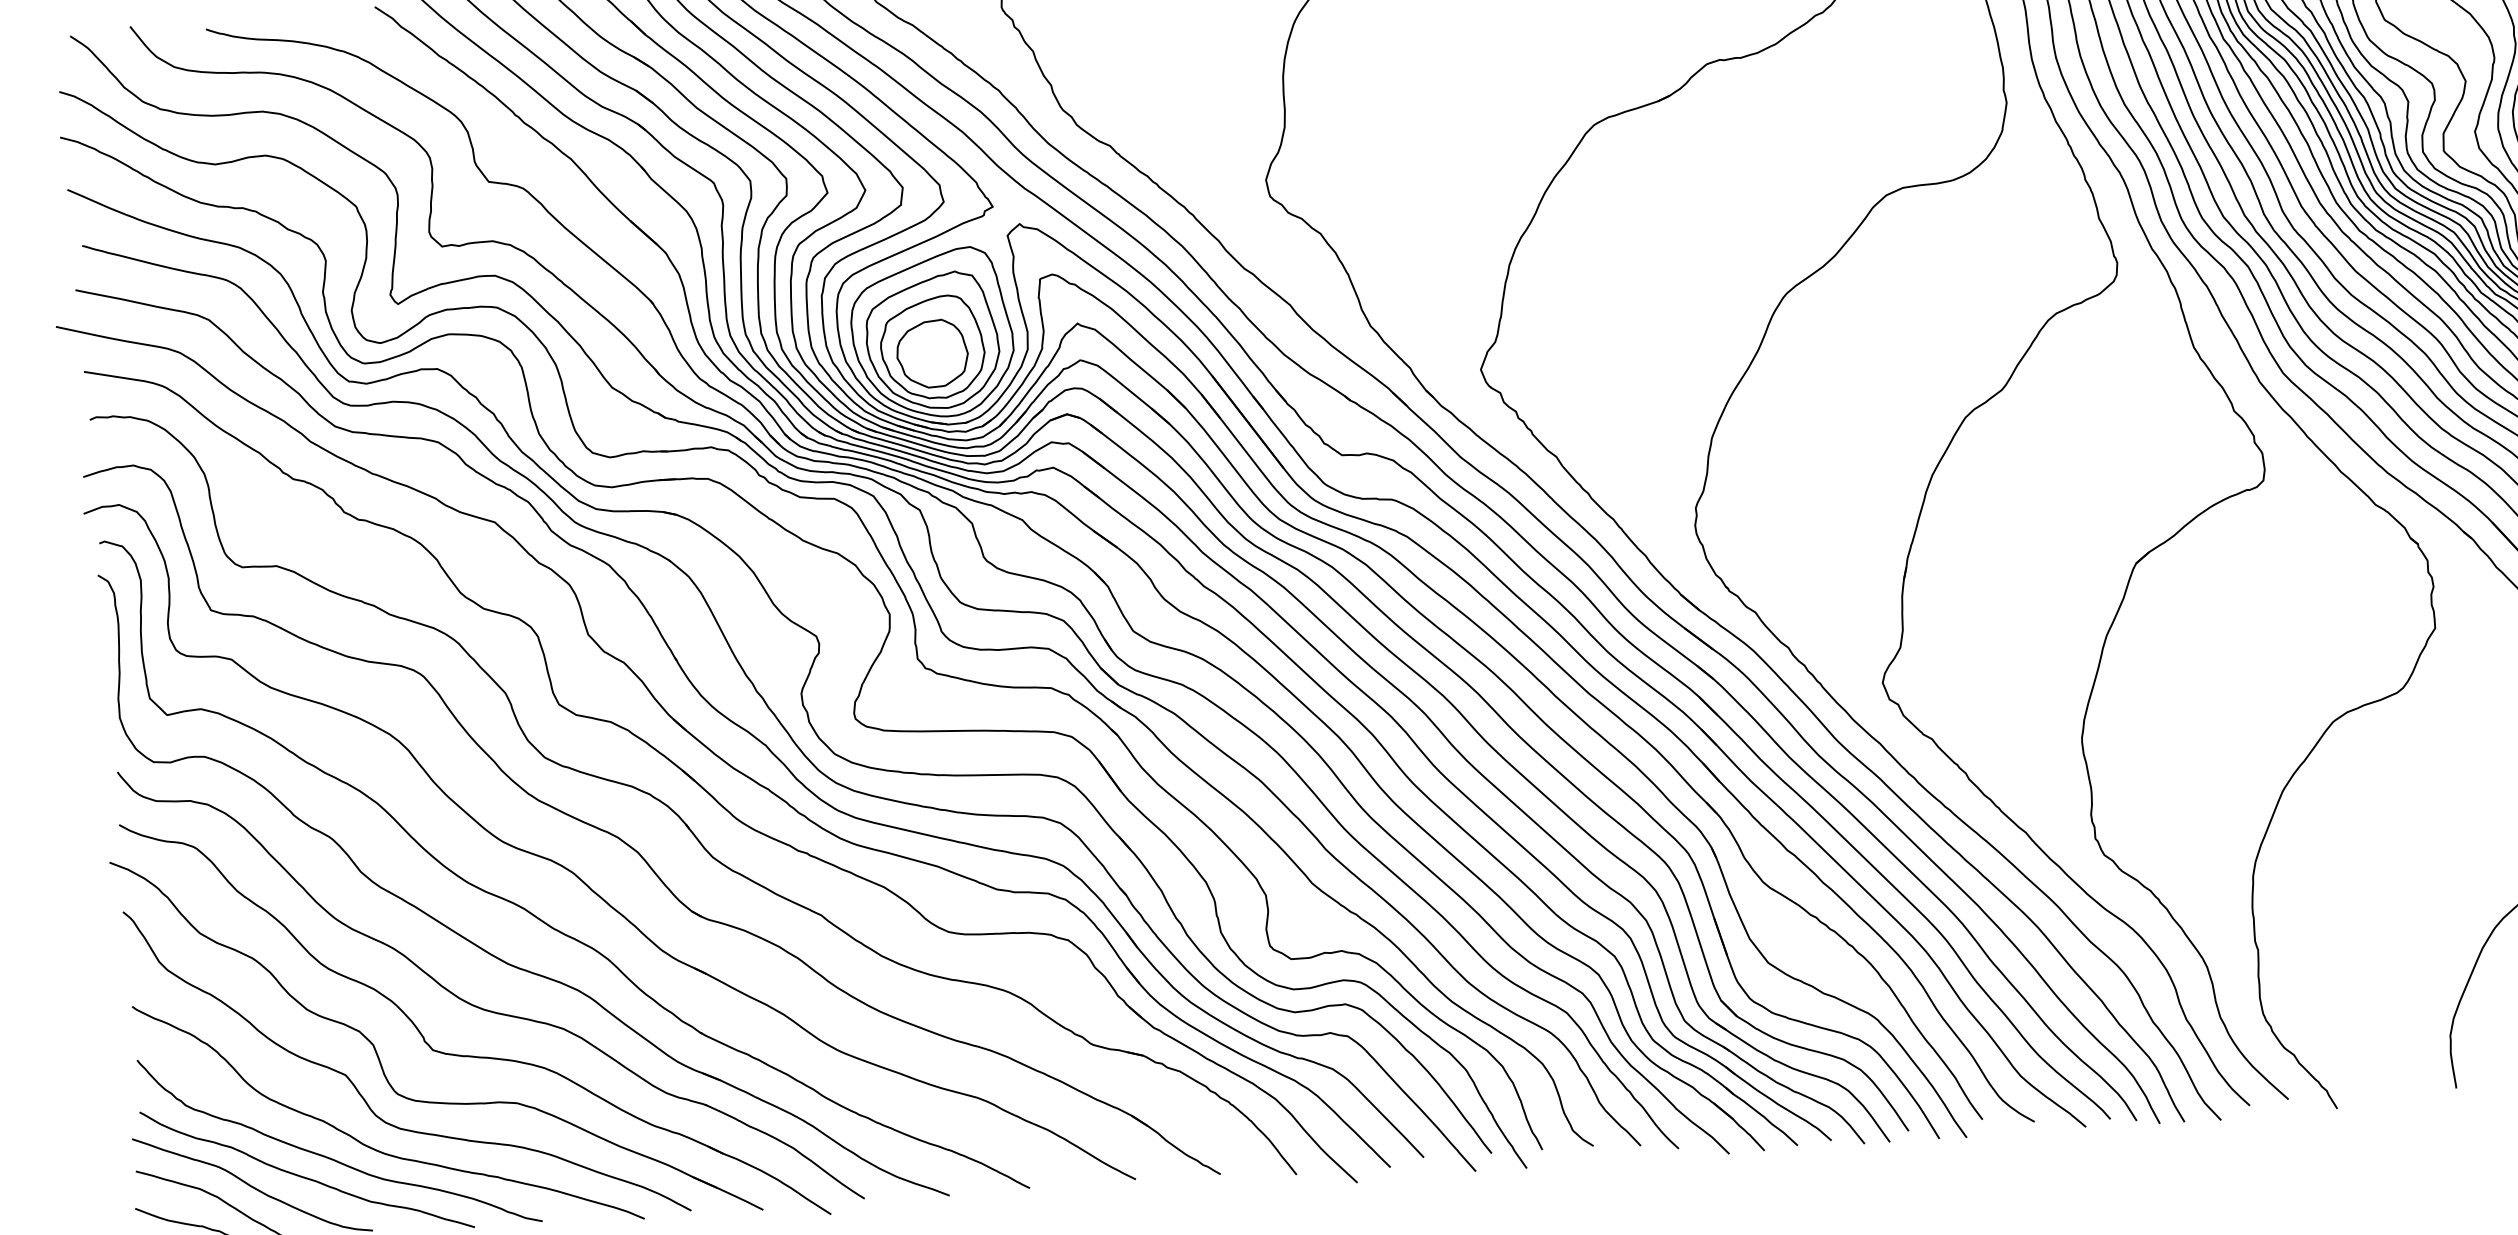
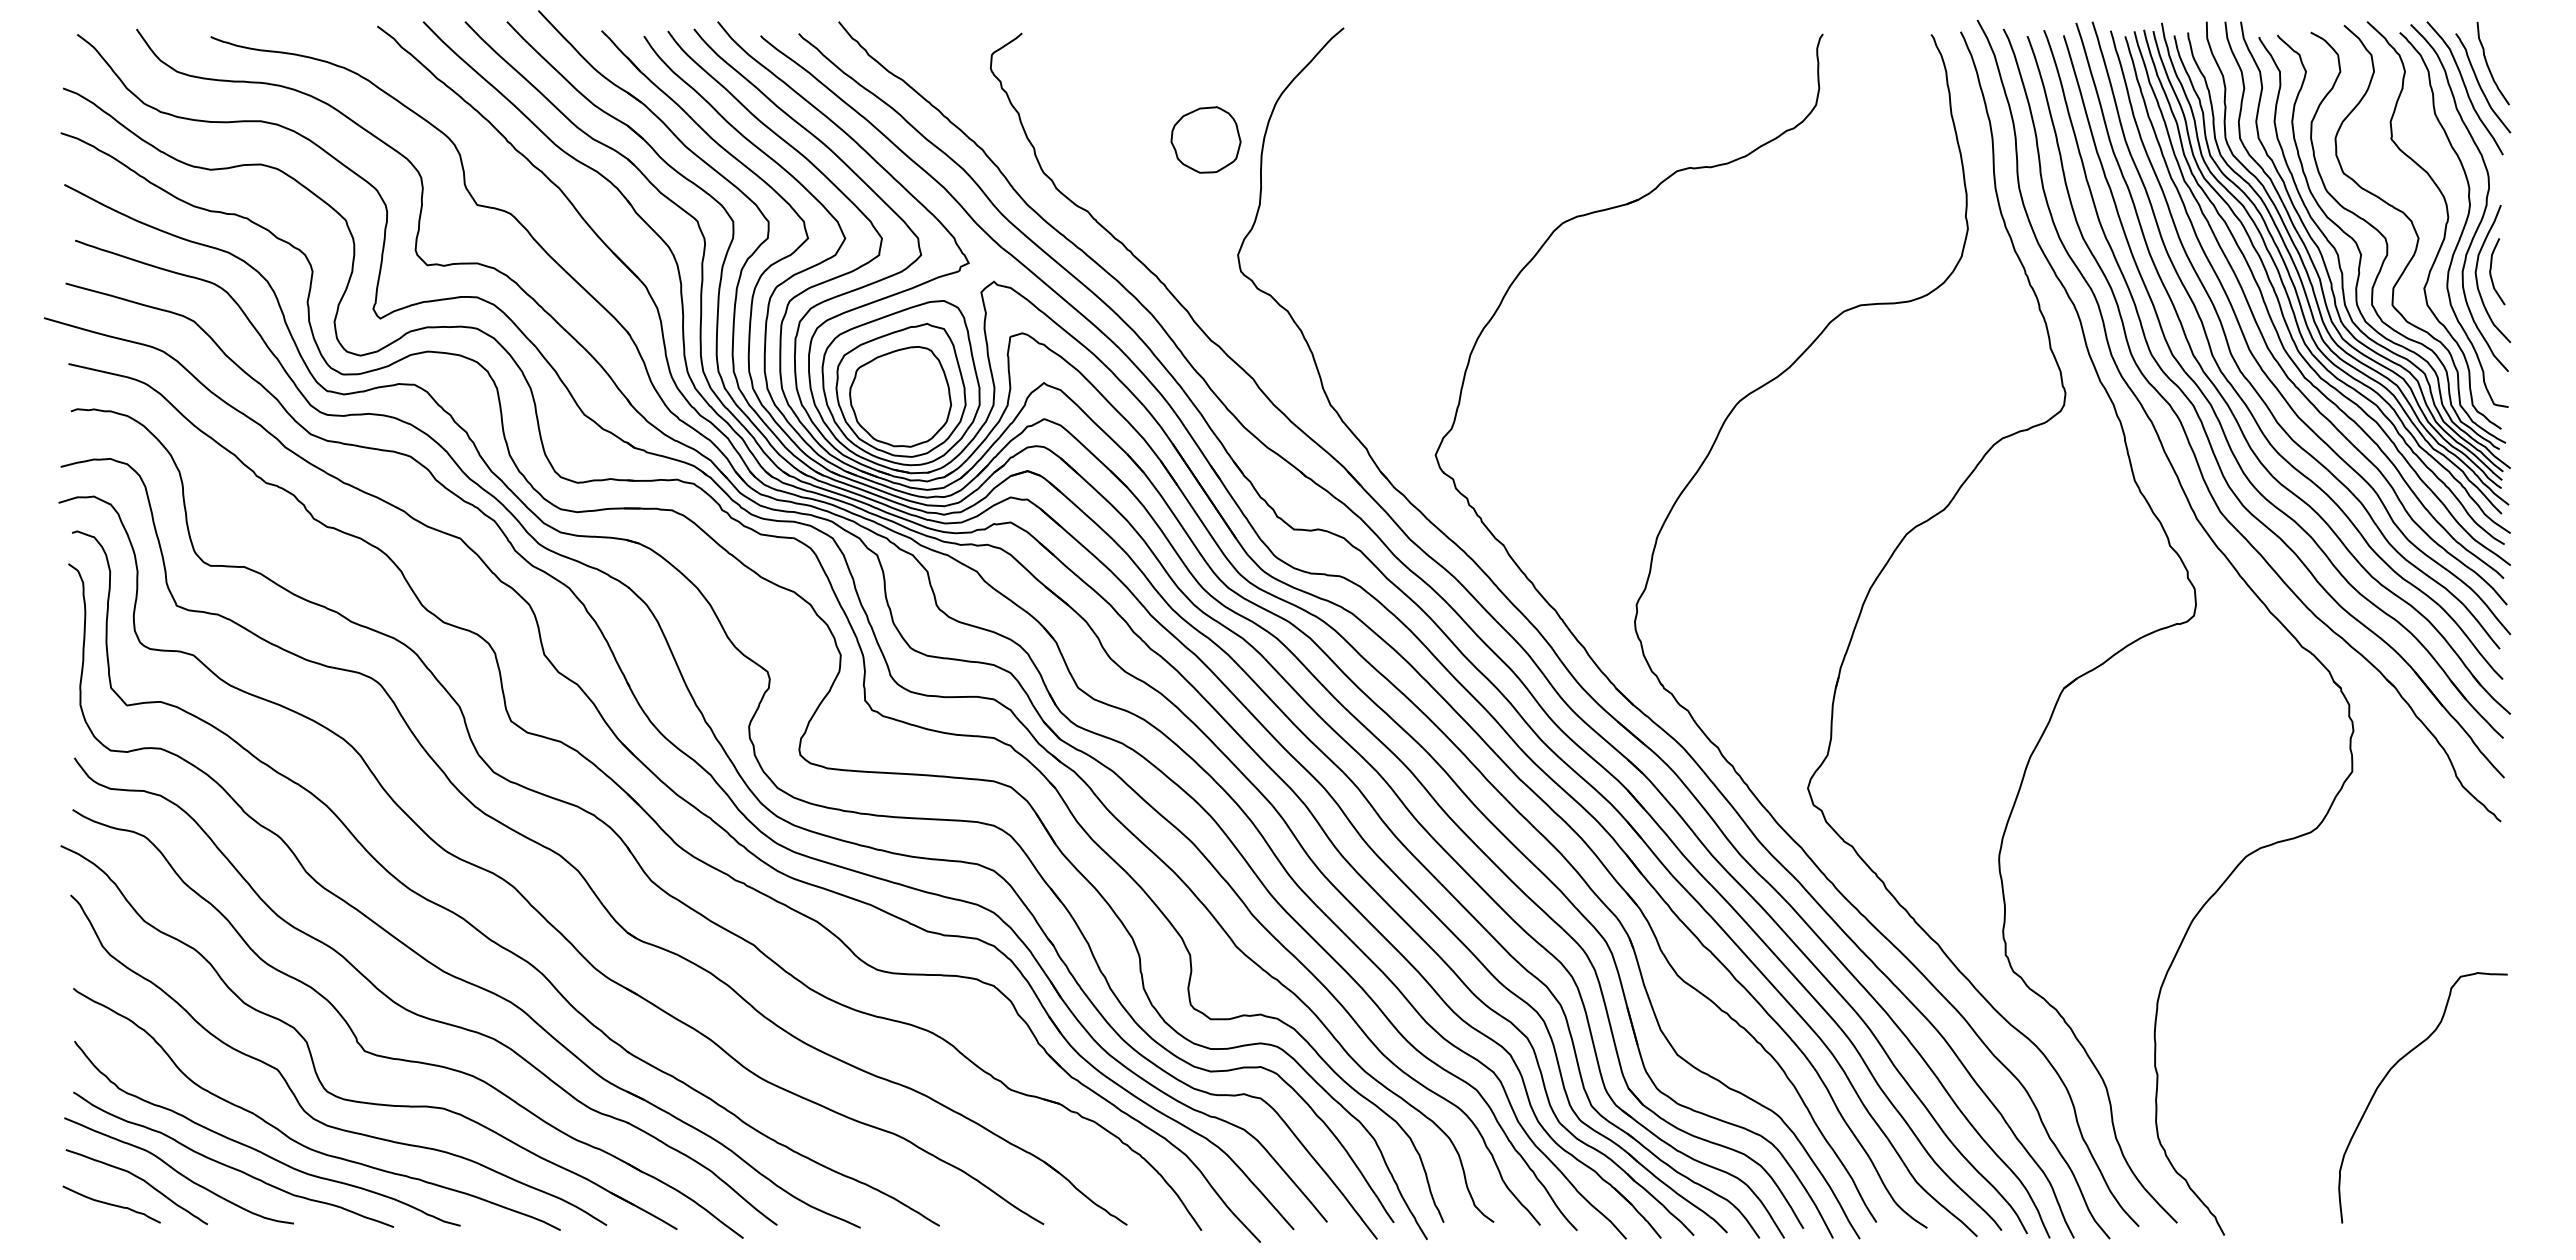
part: (931, 353) -> (1205, 139), moved

